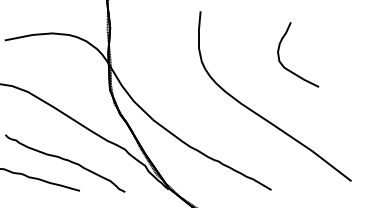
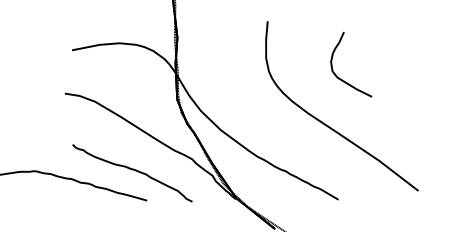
curve: (291, 70) -> (344, 80), moved

